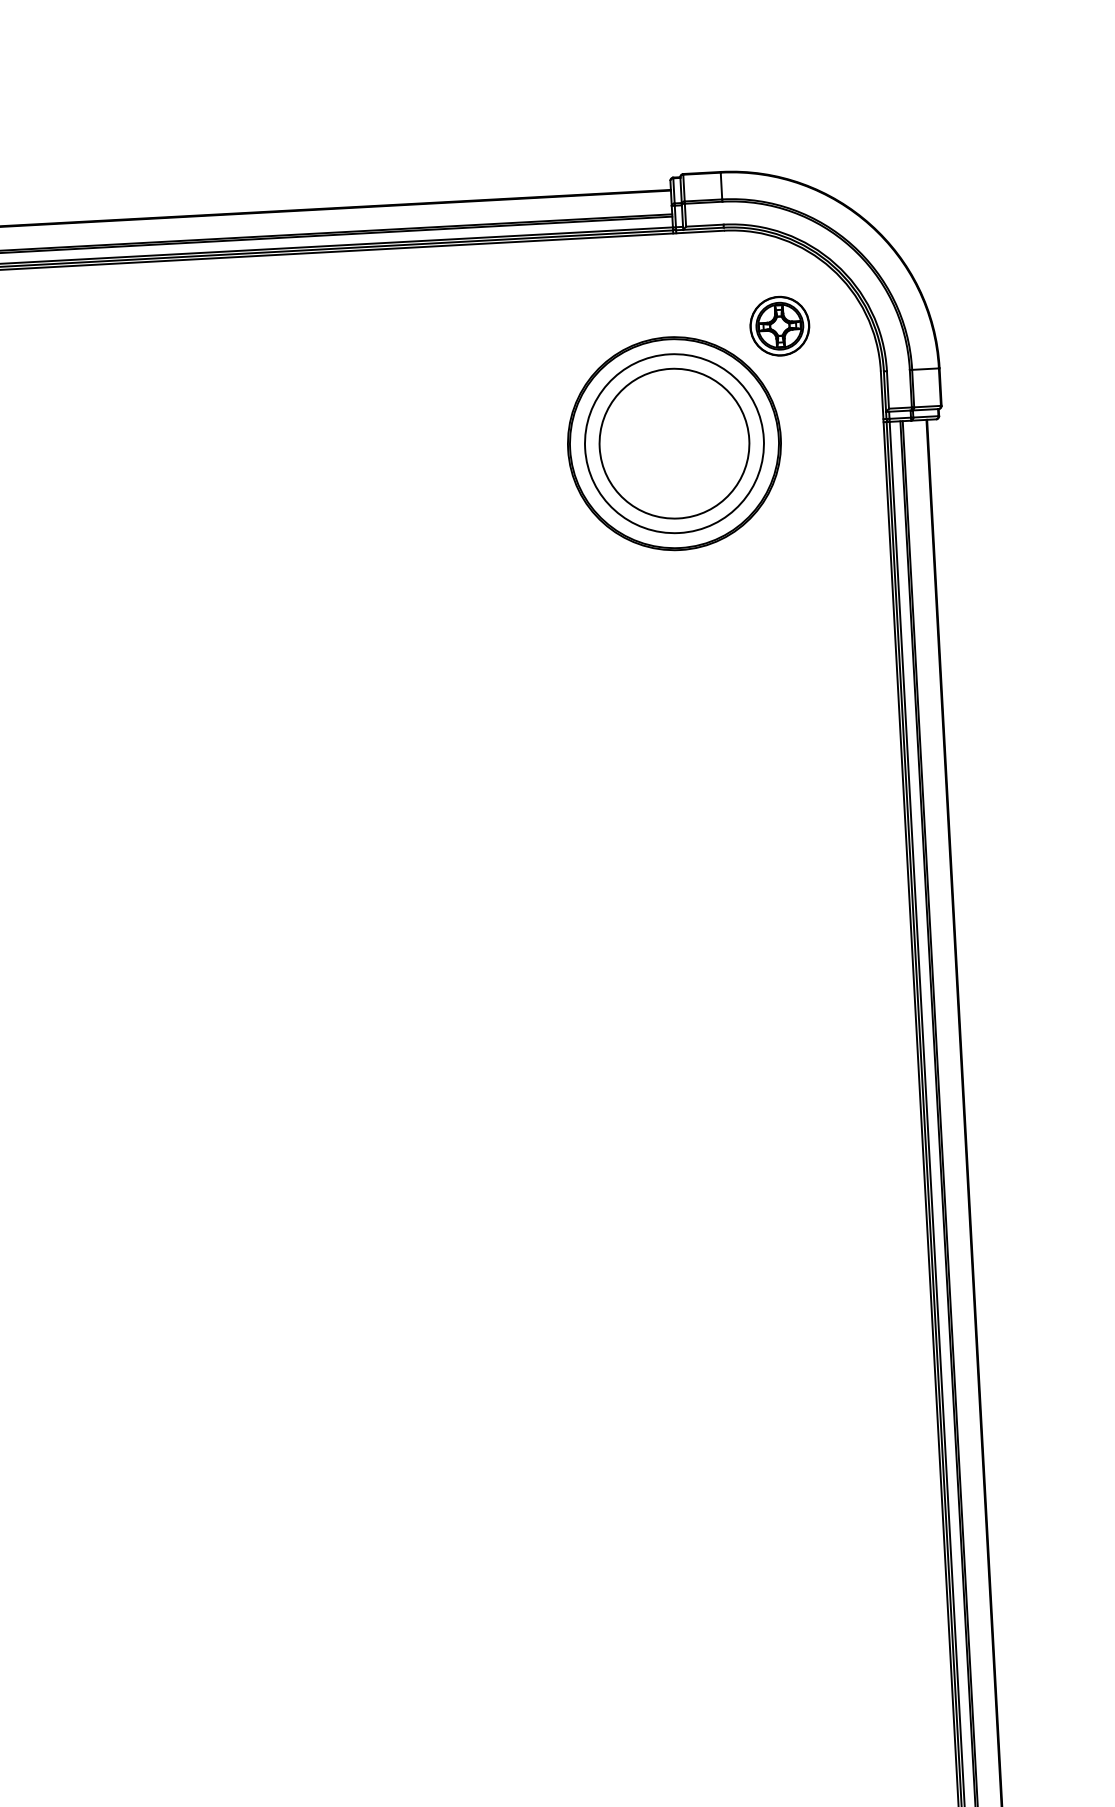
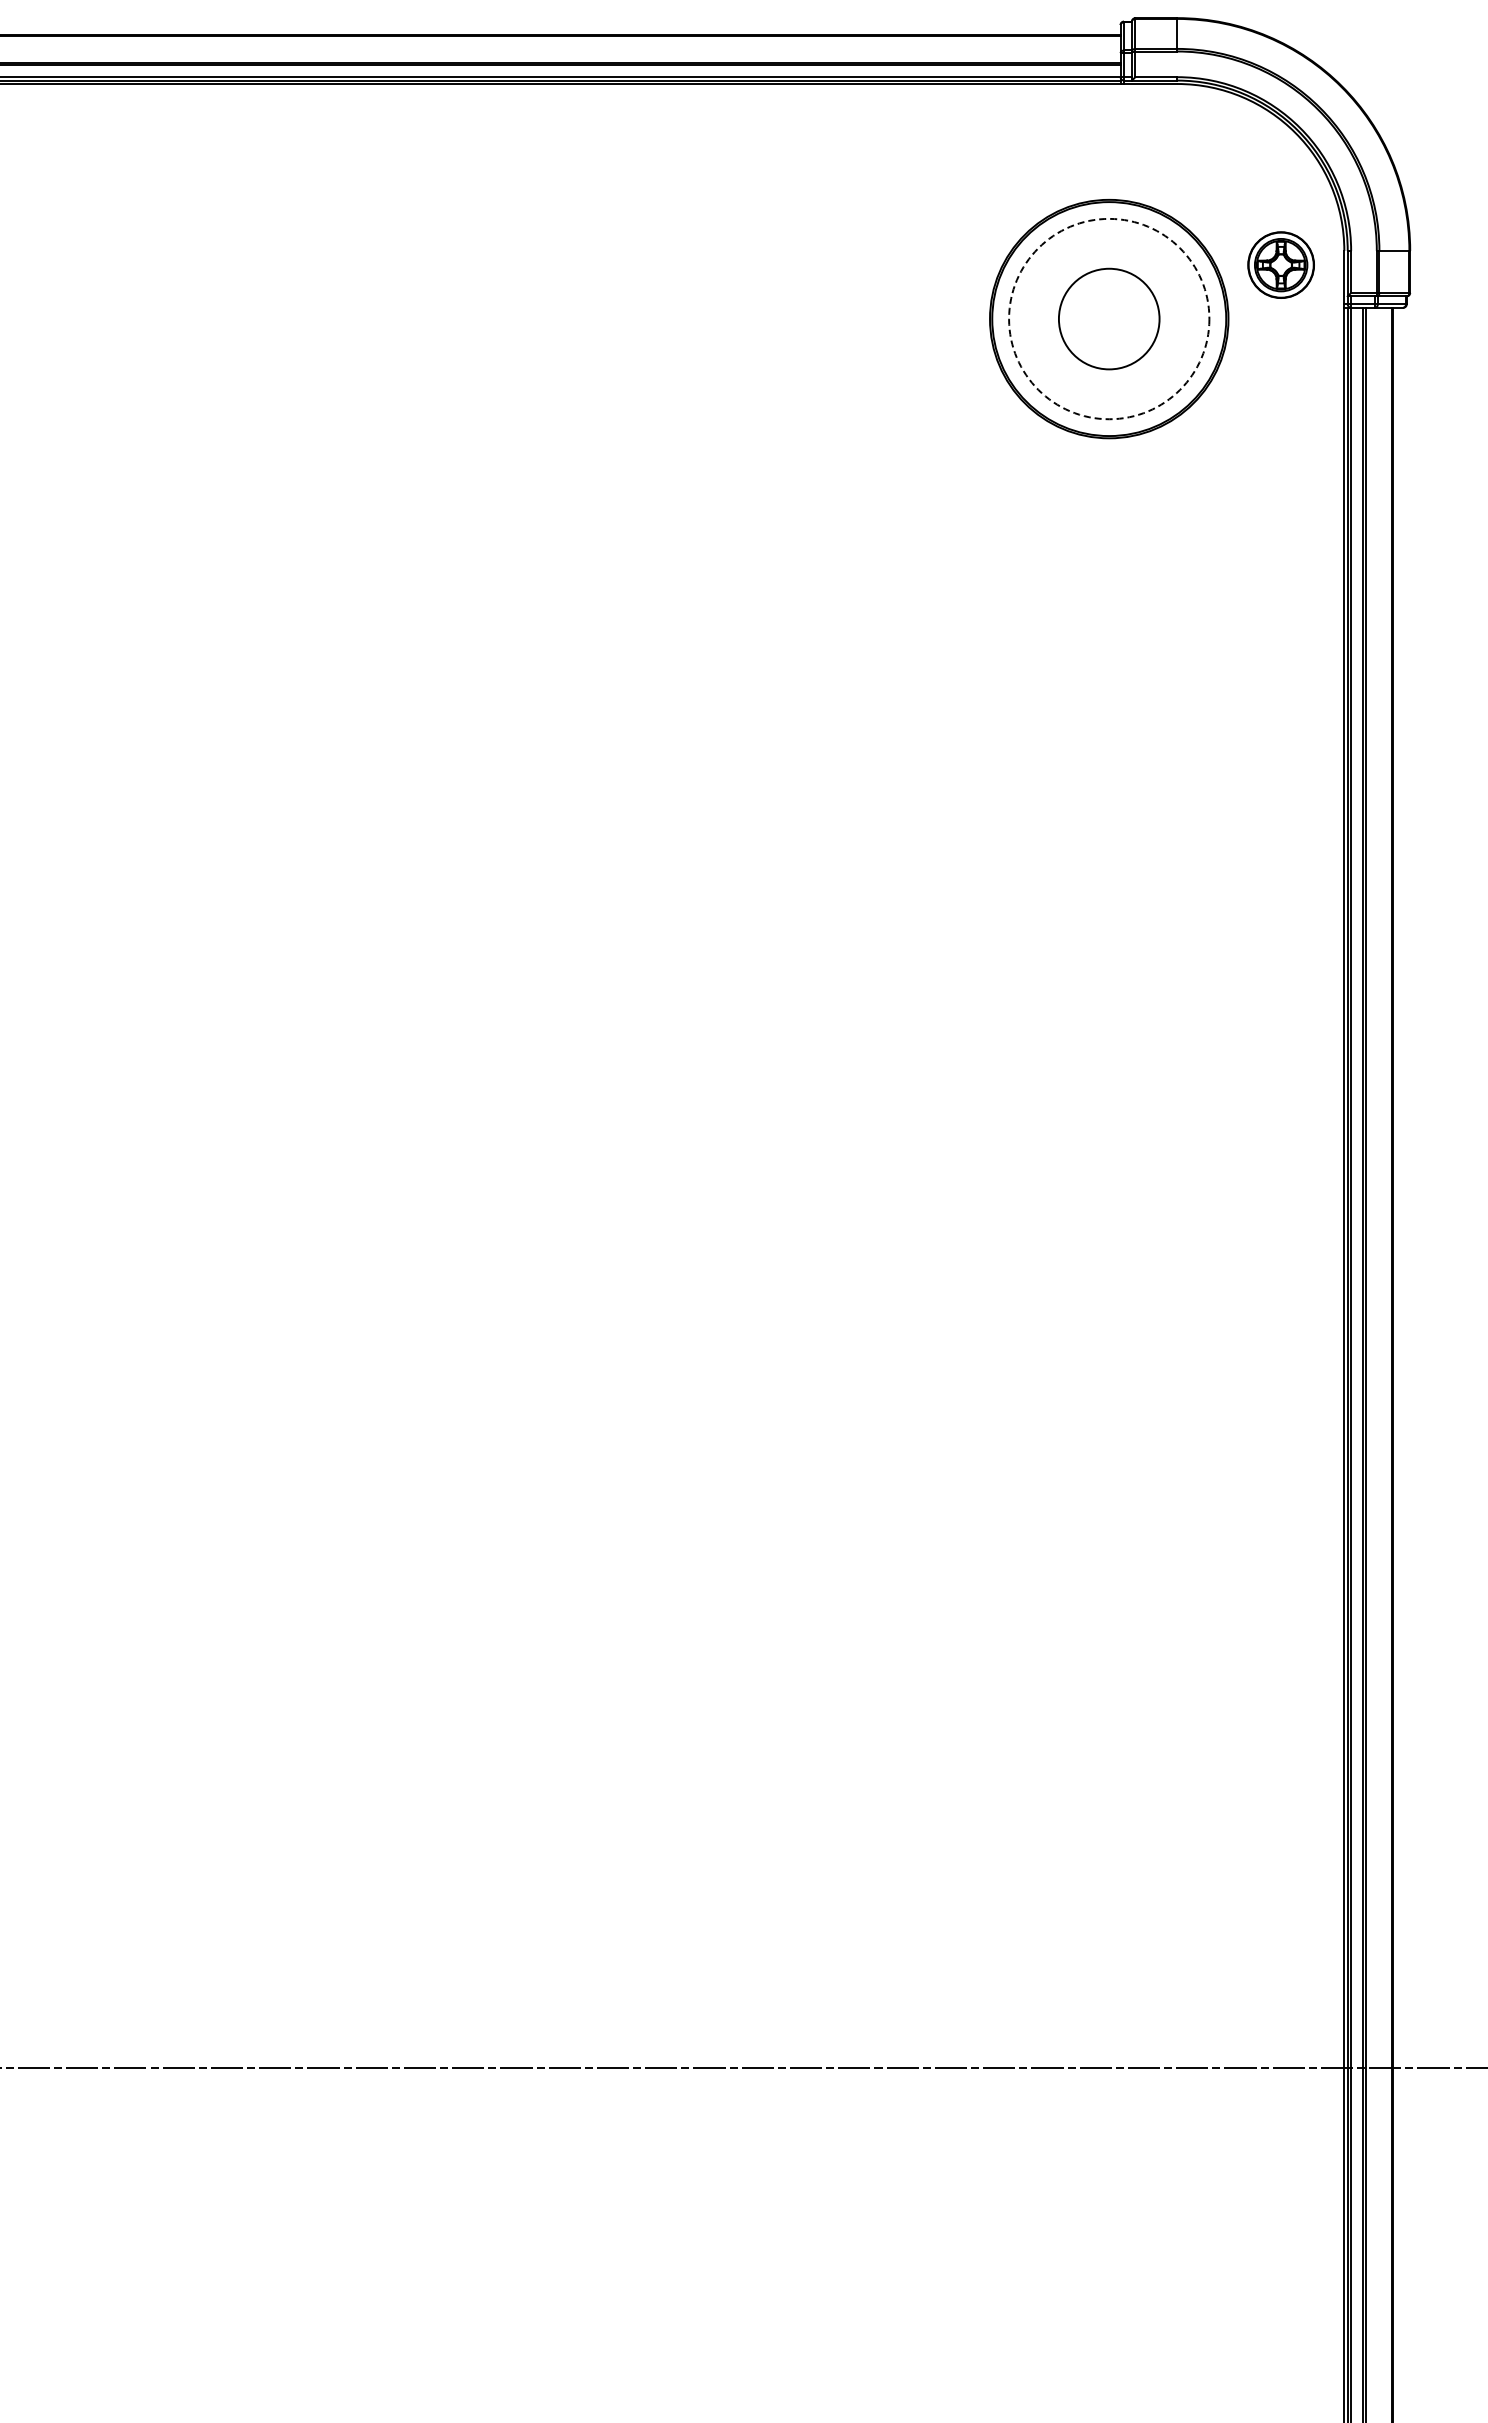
part: (779, 325) -> (1280, 264), moved
circle: (674, 443) -> (1109, 318), size x0.6
circle: (674, 443) -> (1109, 318), solid -> dashed

